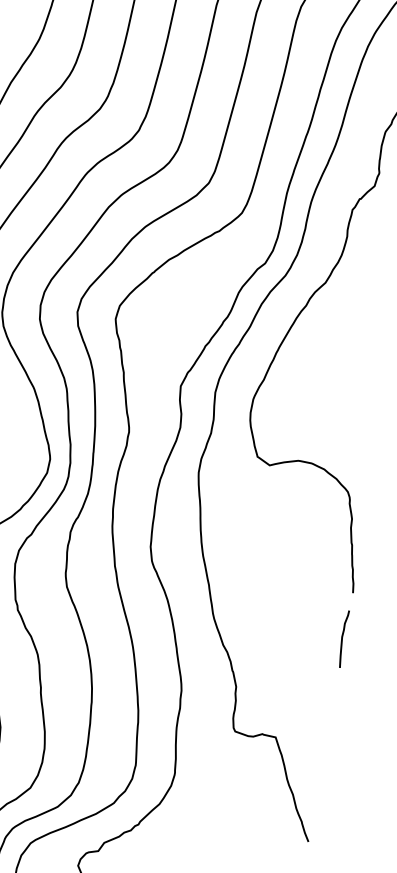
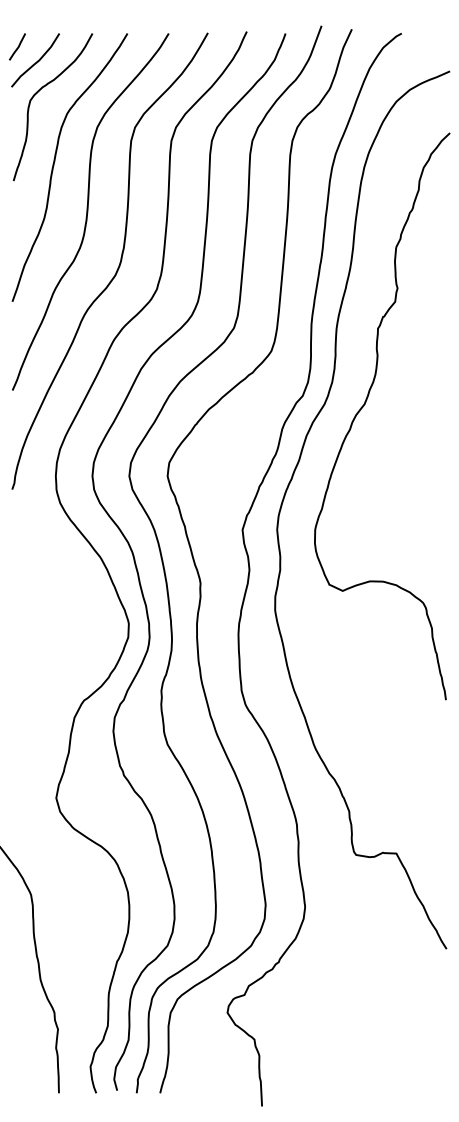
curve: (343, 638) -> (444, 745), removed

